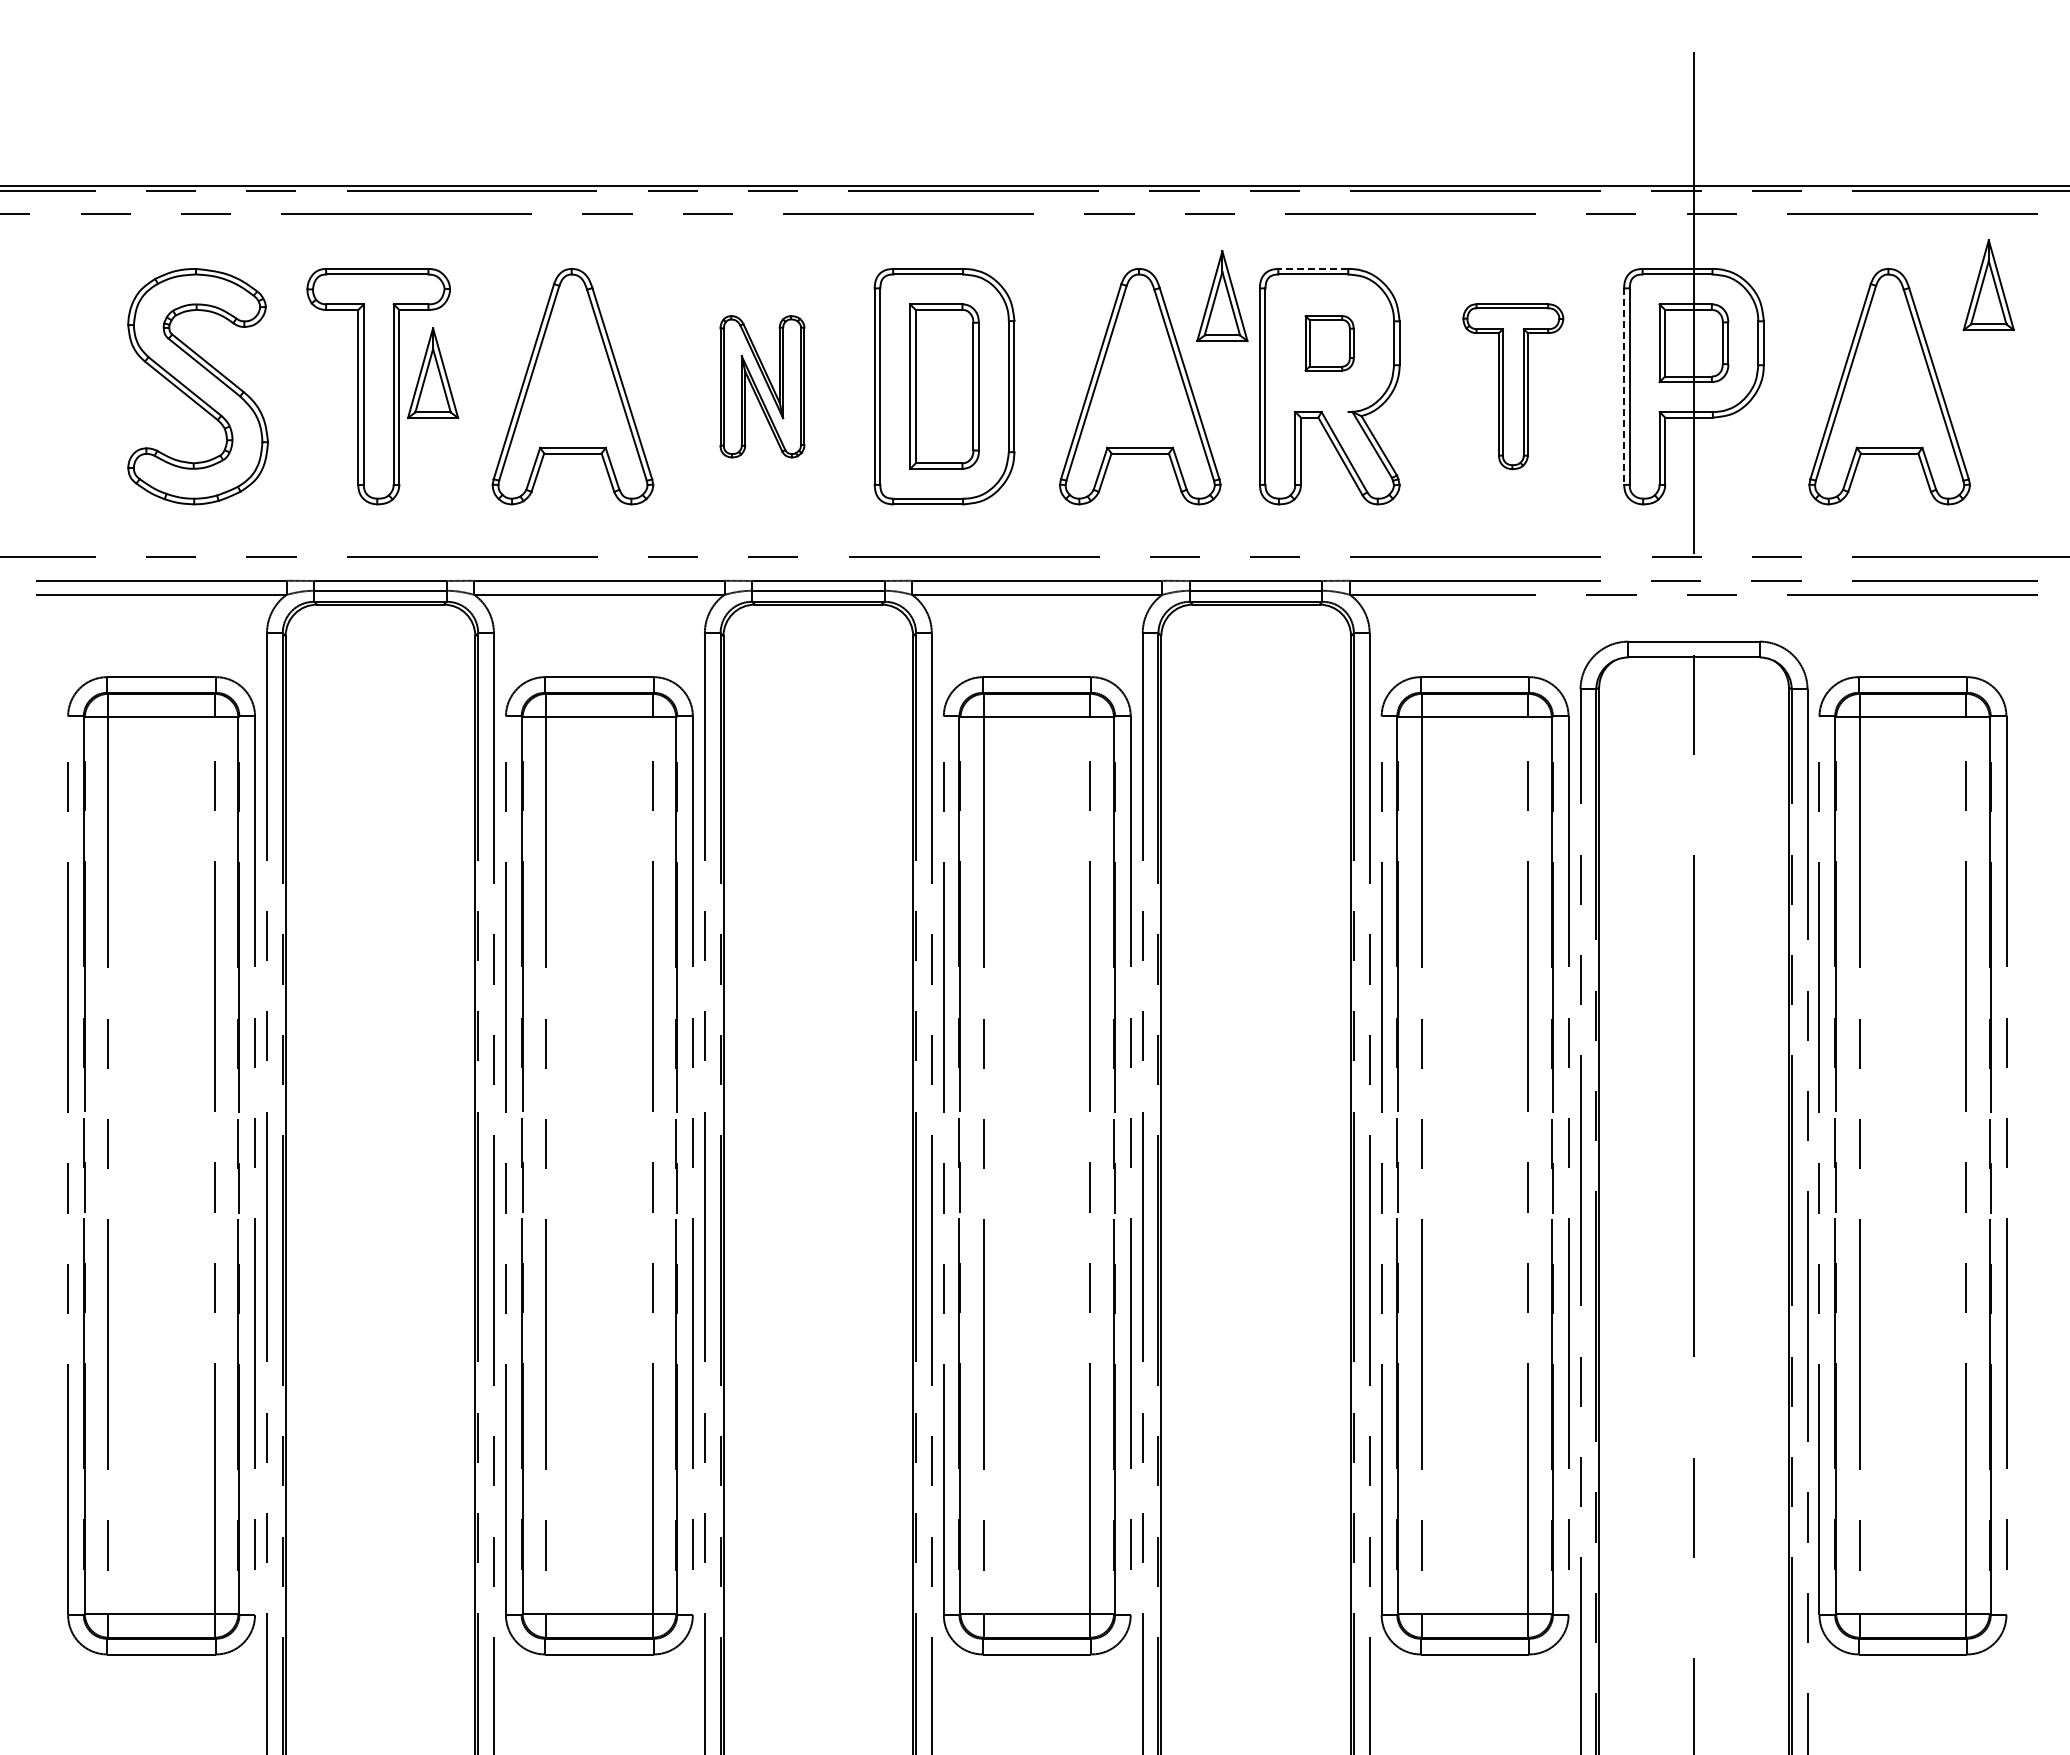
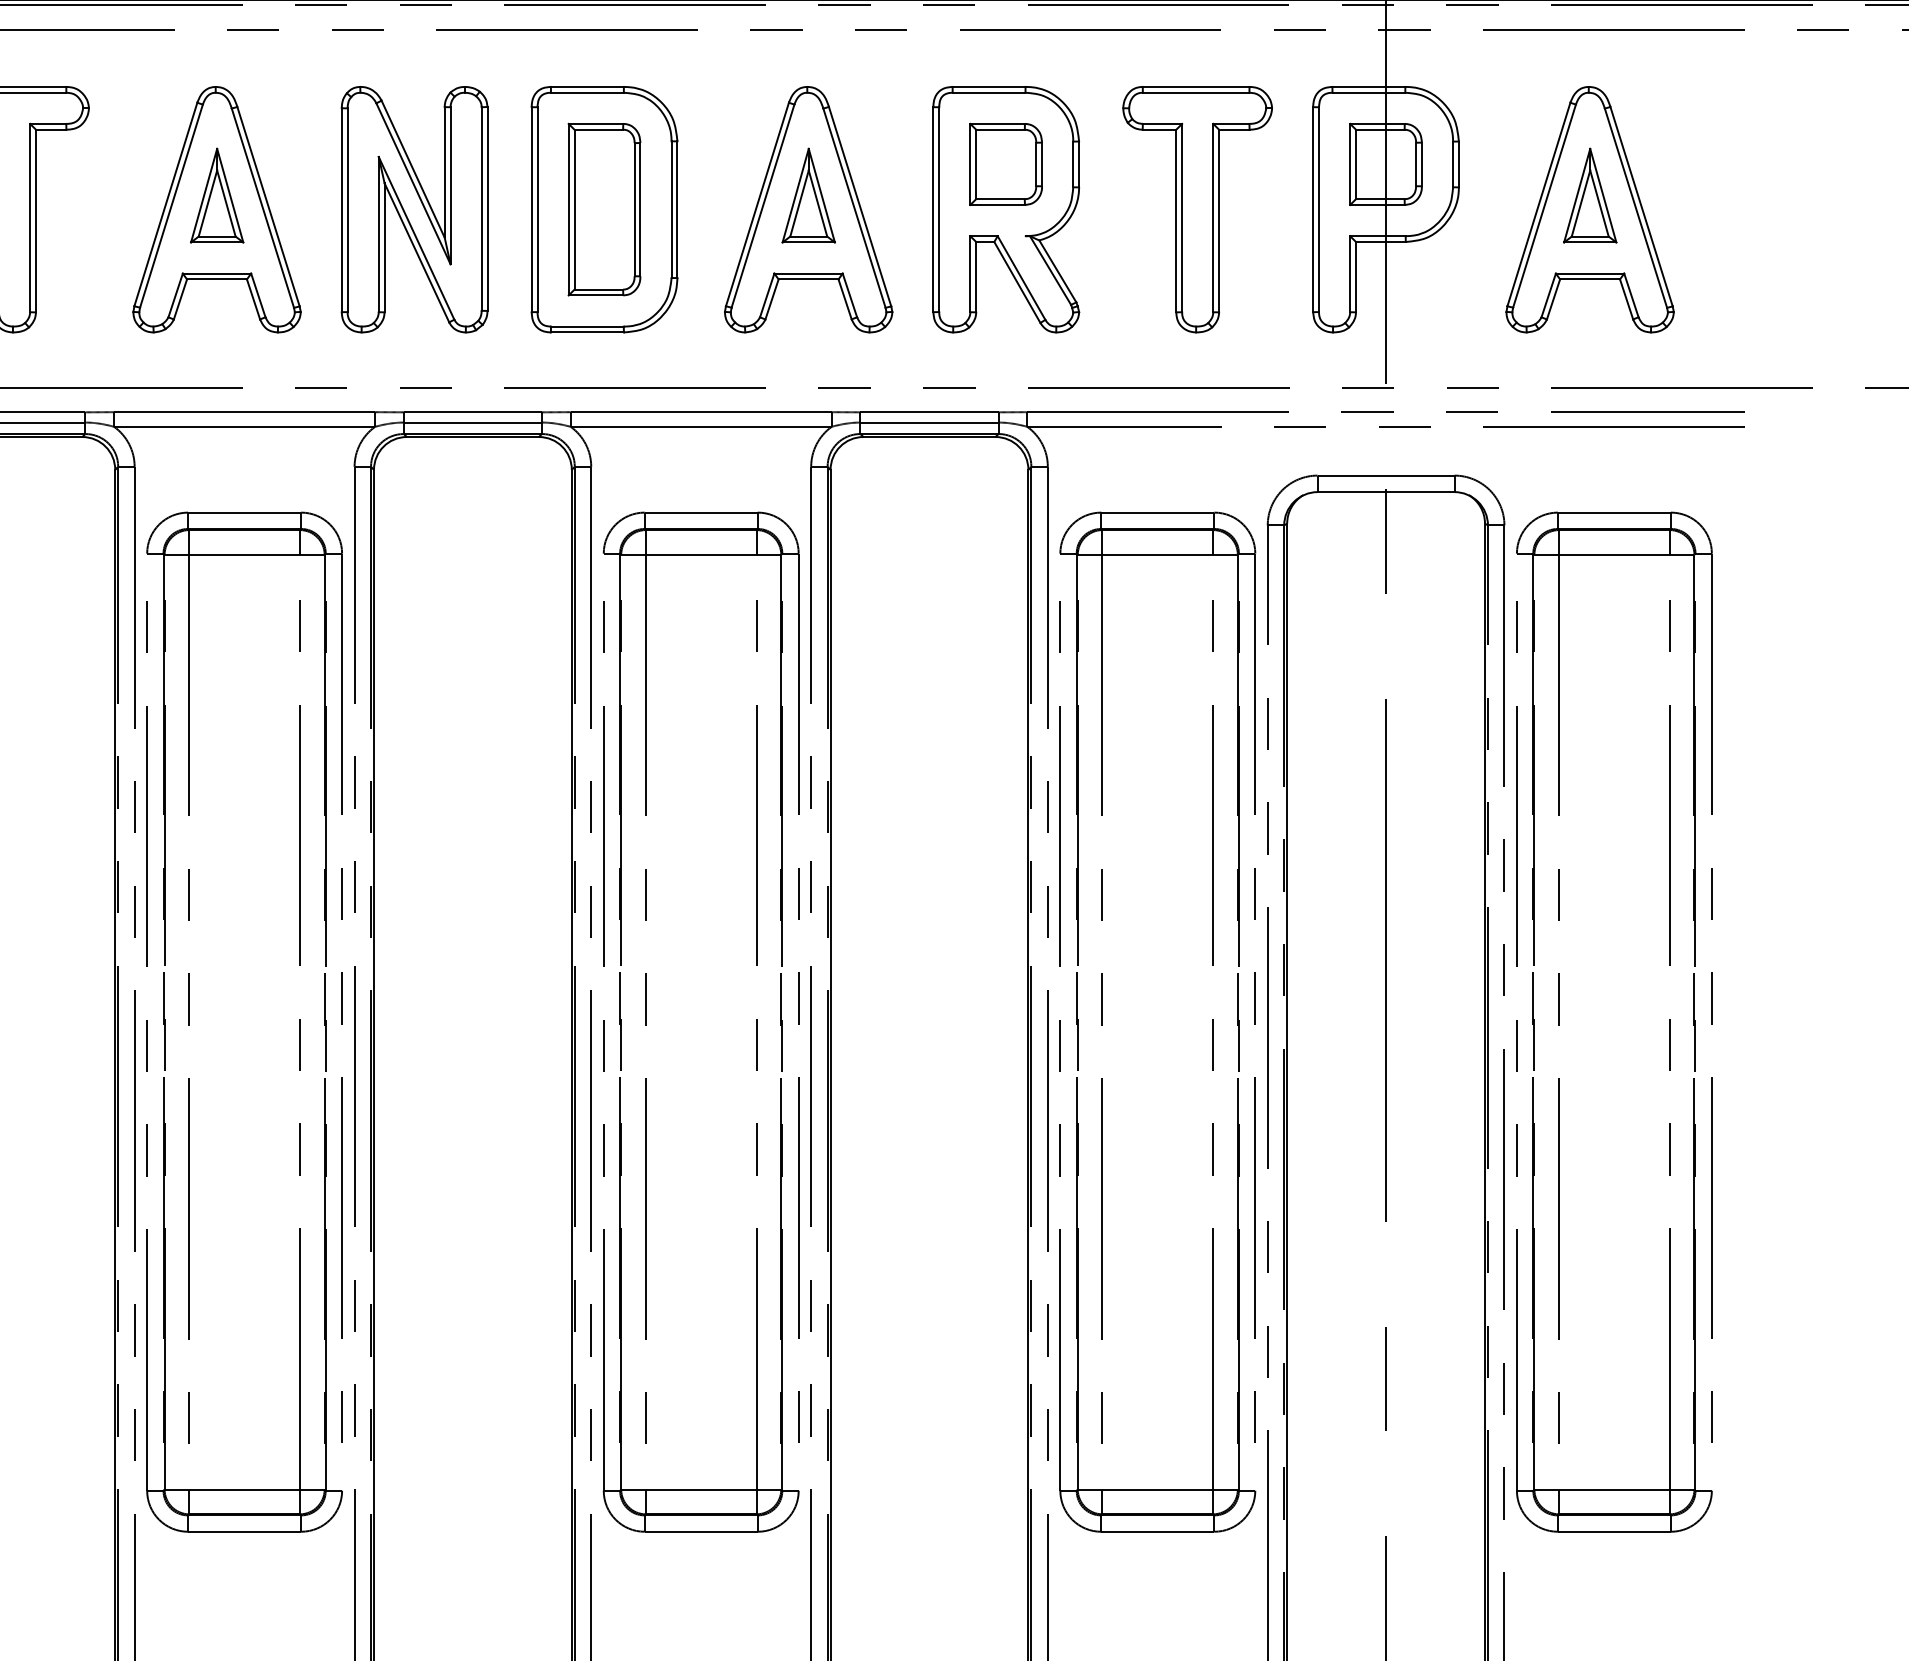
line: (1313, 268) -> (989, 86), dashed -> solid
part: (1988, 285) -> (1589, 195), moved
part: (1222, 296) -> (808, 195), moved
part: (1329, 343) -> (1005, 164), size x1.43
part: (433, 373) -> (217, 195), moved
part: (762, 386) -> (414, 209), size x1.67
part: (1513, 386) -> (1197, 209), size x1.43
line: (1624, 387) -> (1313, 210), dashed -> solid

